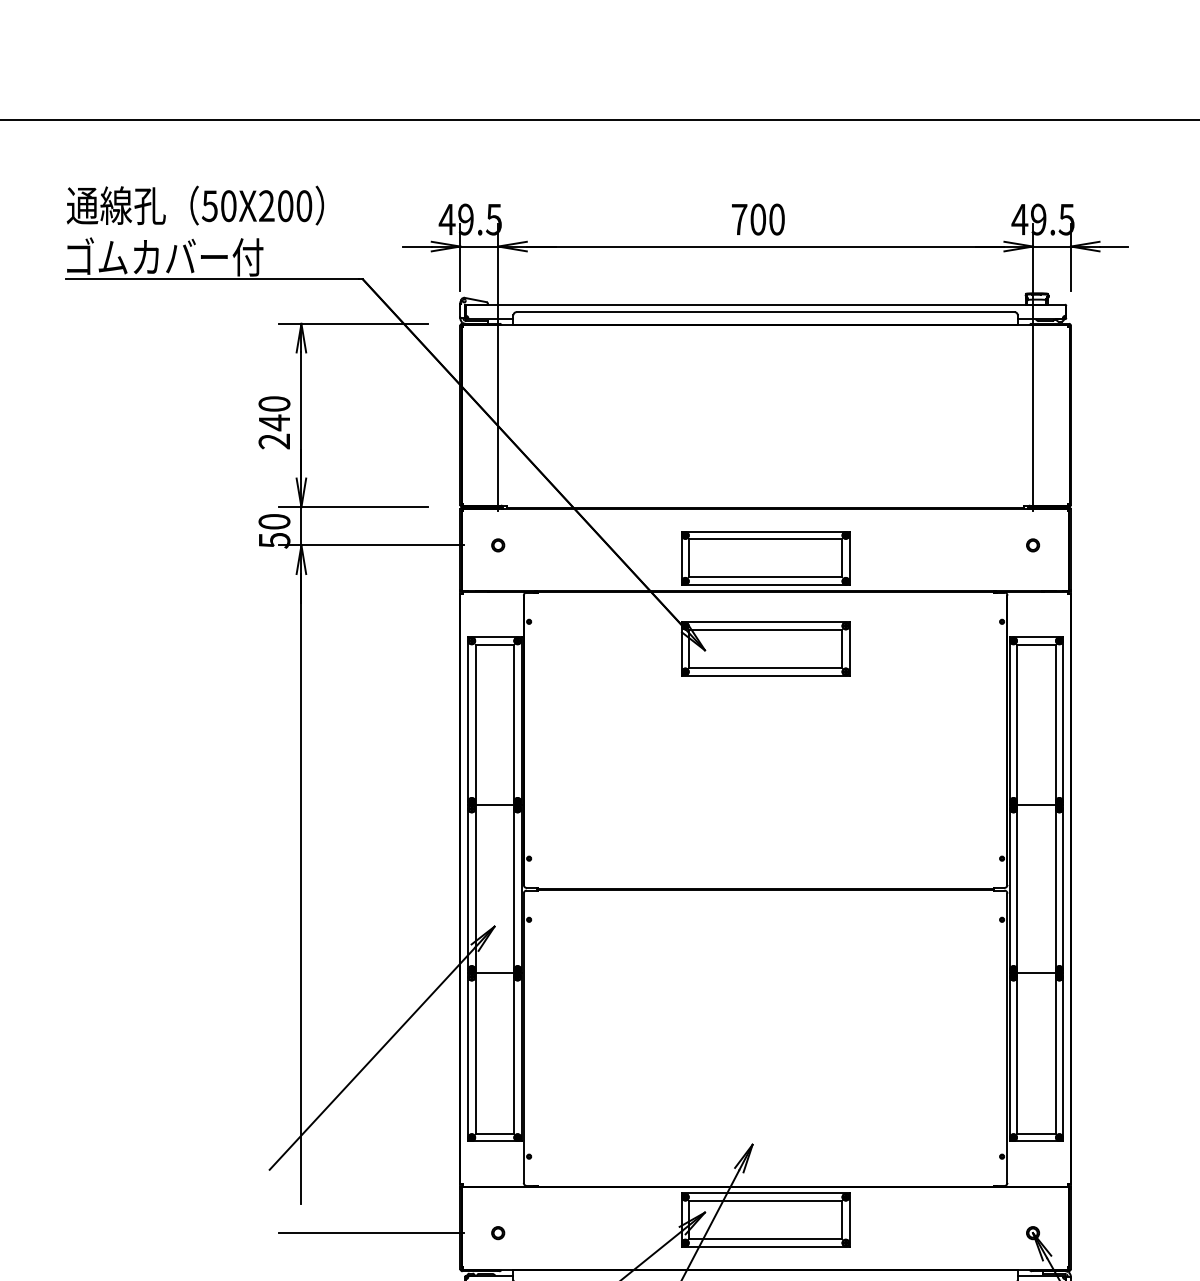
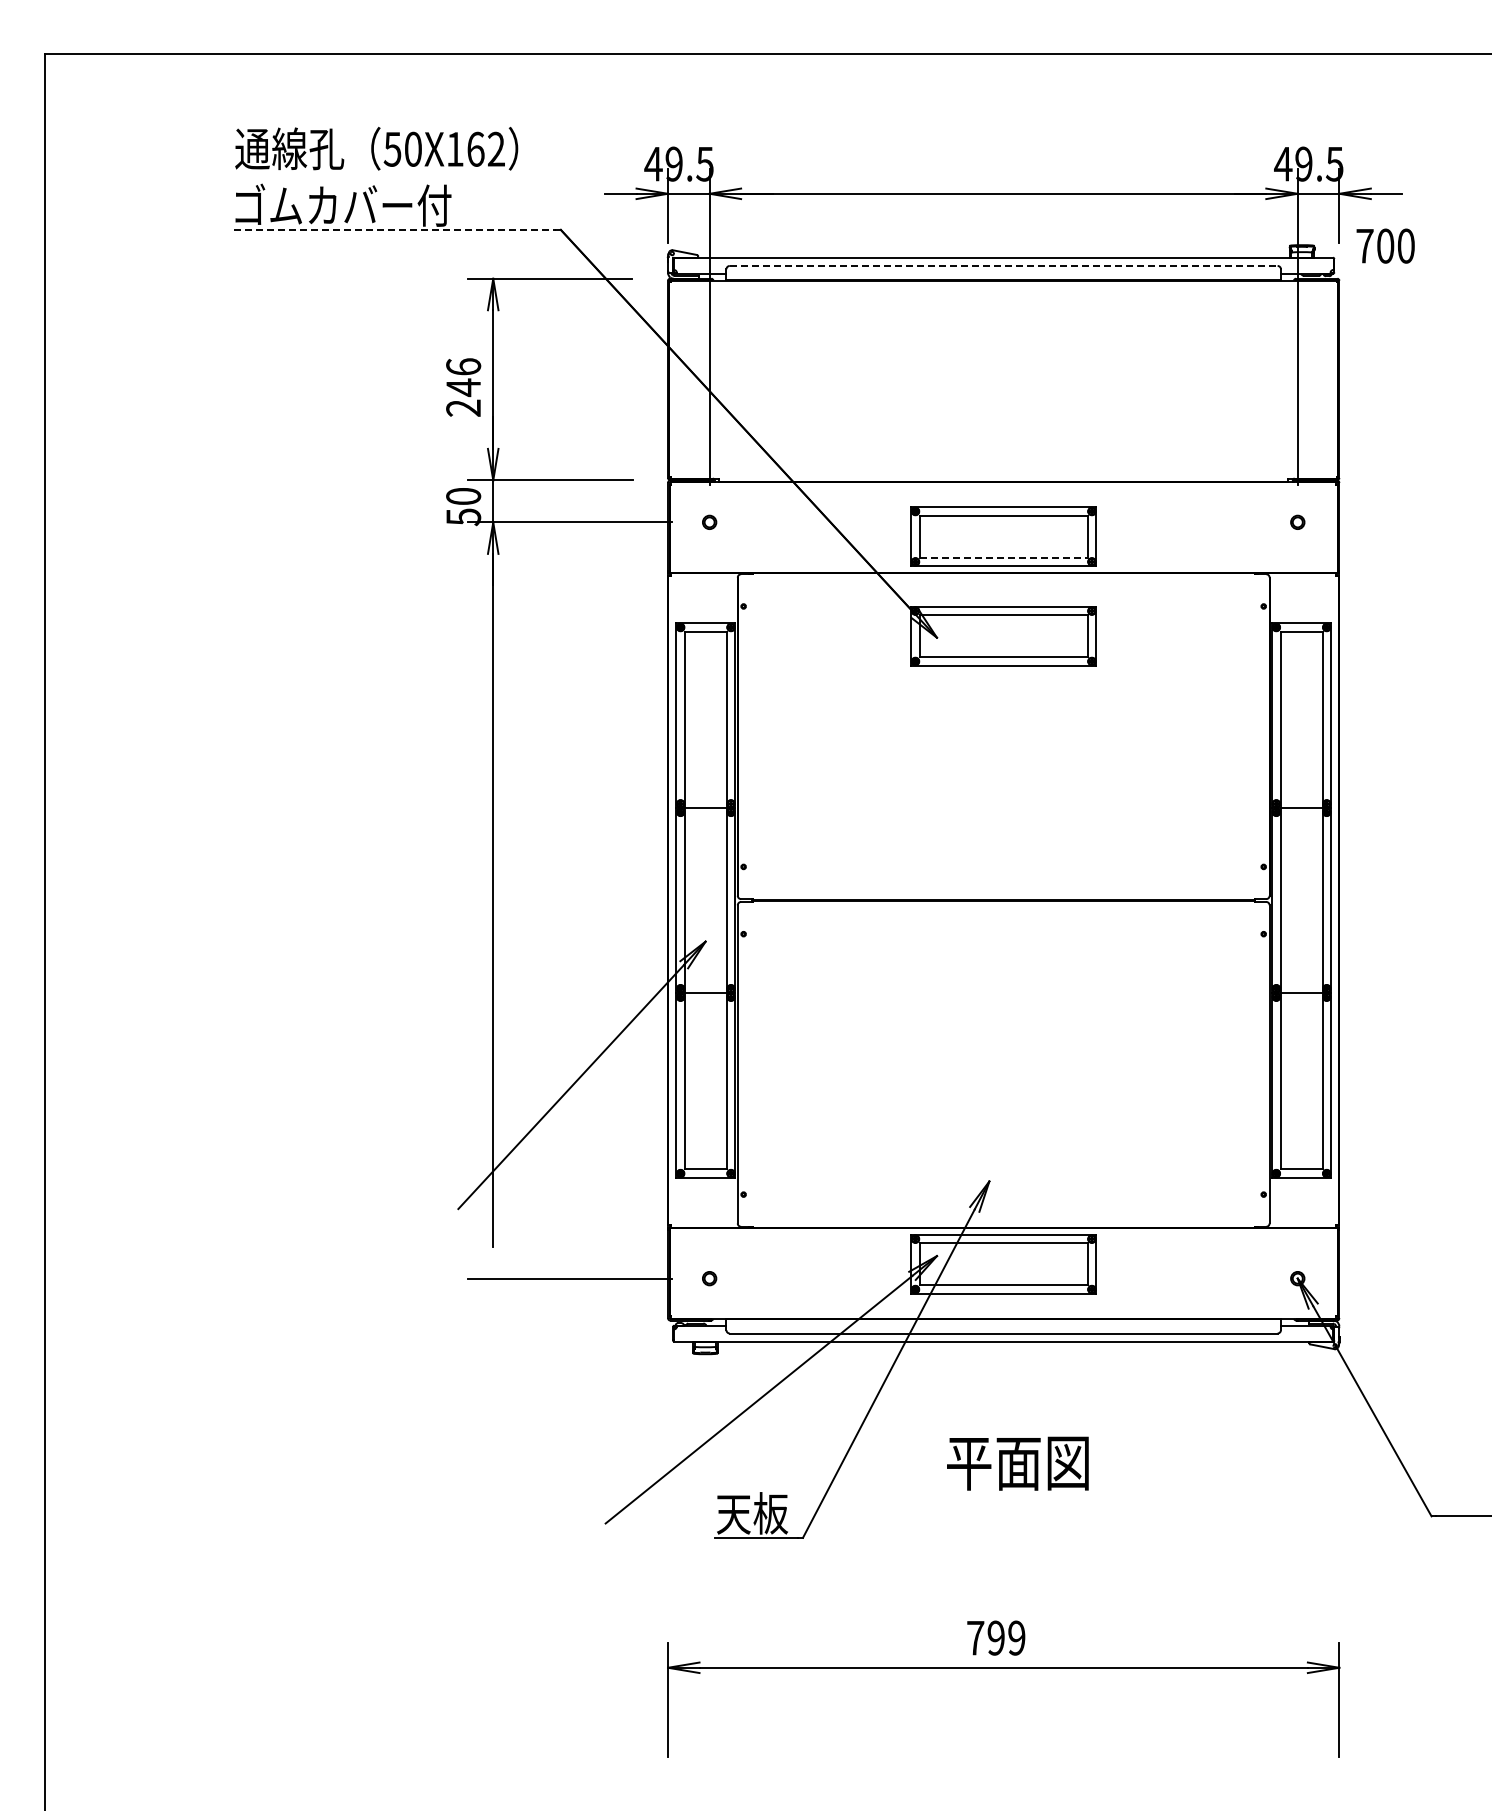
text: (285, 205) -> (475, 148), 50X200 -> 50X162
text: (758, 219) -> (1385, 245), moved
line: (212, 279) -> (395, 229), solid -> dashed
line: (765, 311) -> (1003, 265), solid -> dashed
text: (274, 403) -> (463, 366), 240 -> 246
line: (766, 577) -> (1004, 557), solid -> dashed

